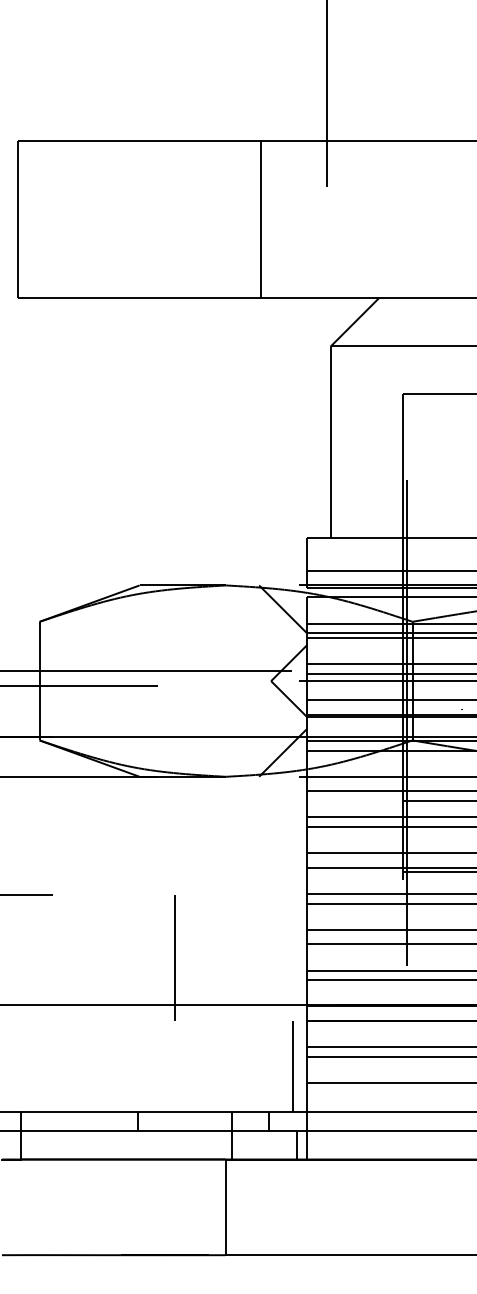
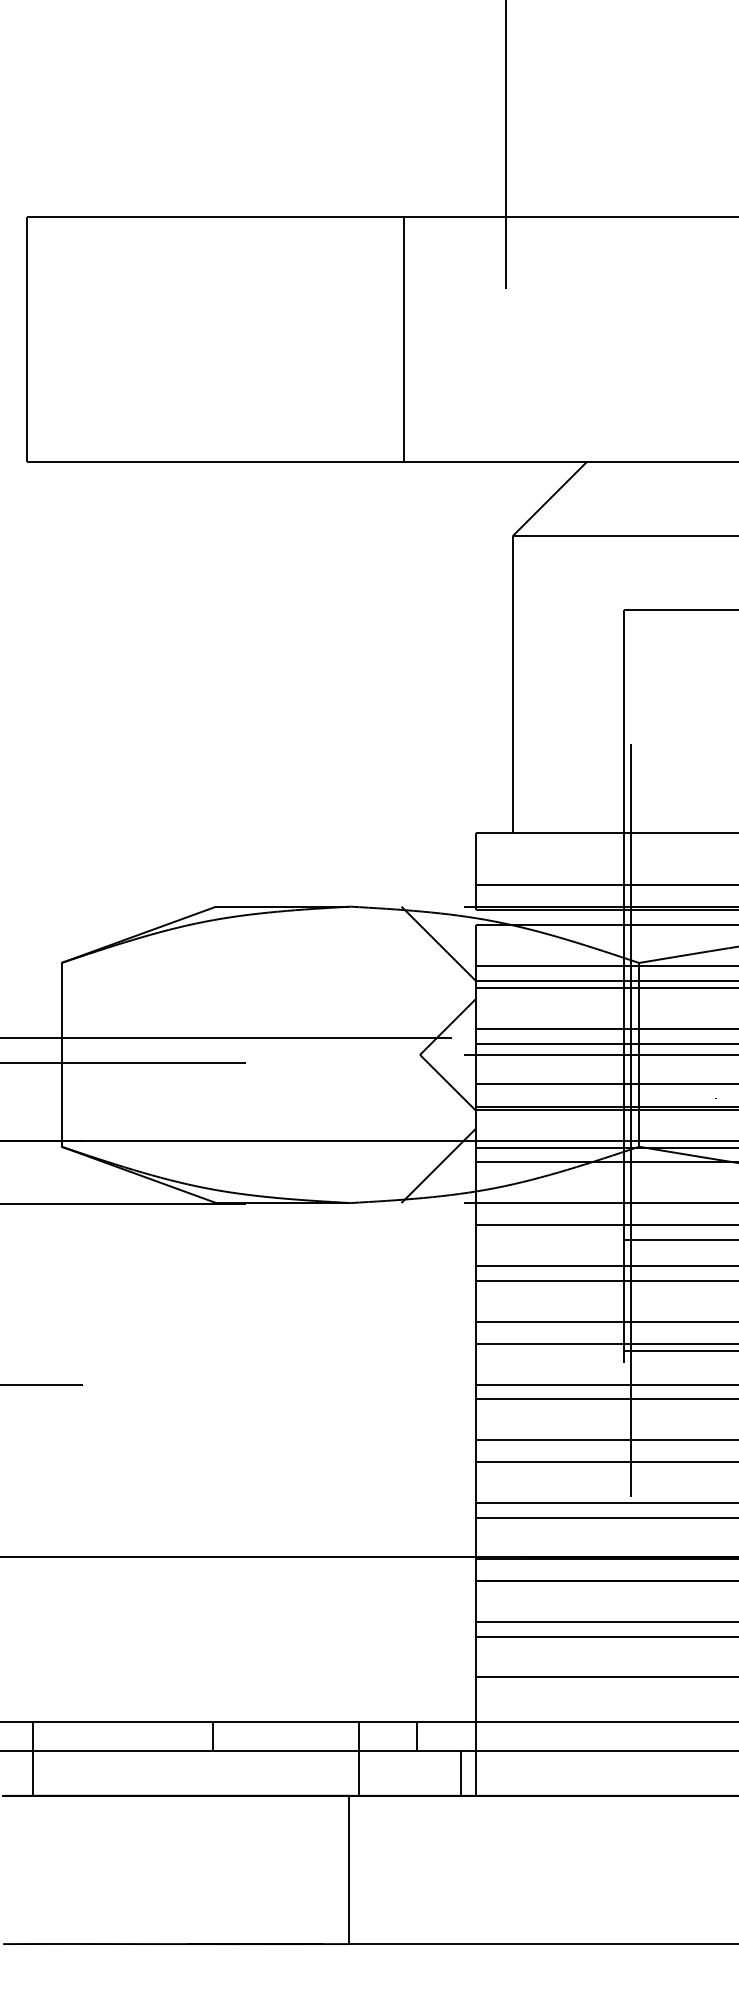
line: (174, 957) -> (270, 1482), removed
line: (292, 1065) -> (453, 1650), removed

